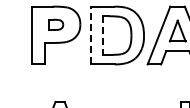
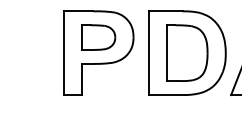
part: (56, 24) -> (98, 37), size x1.67
line: (90, 35) -> (148, 53), dashed -> solid
line: (103, 36) -> (167, 54), dashed -> solid

